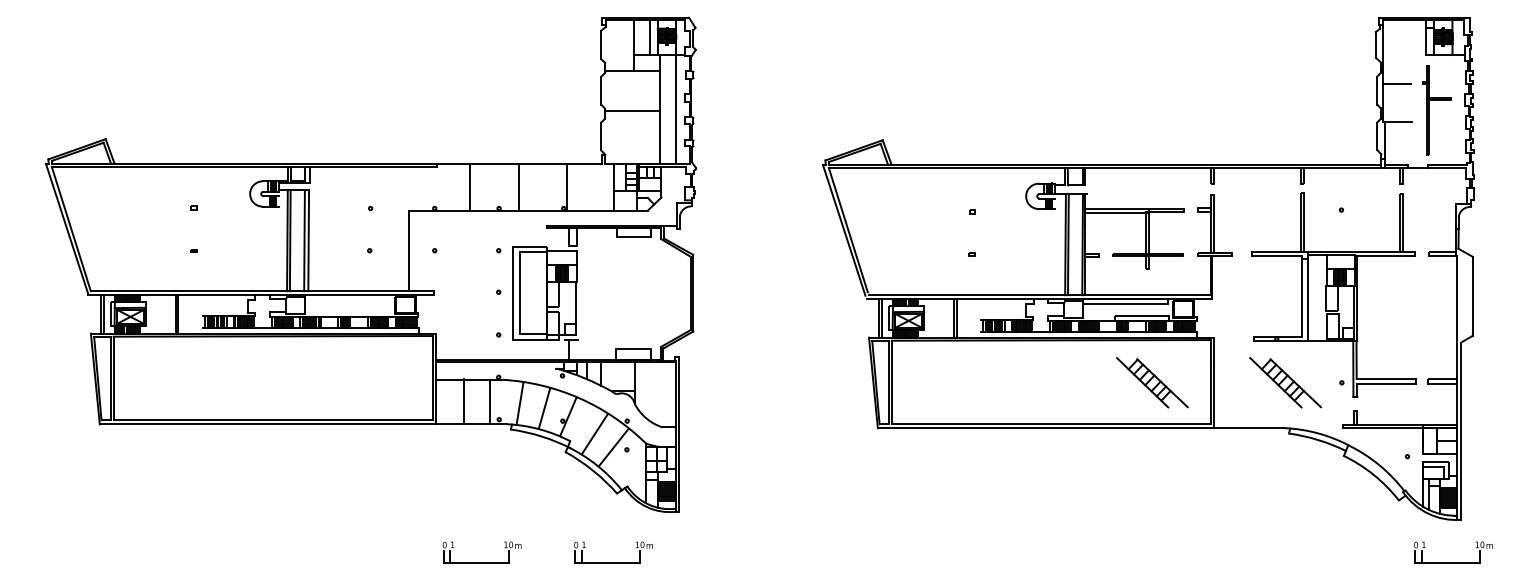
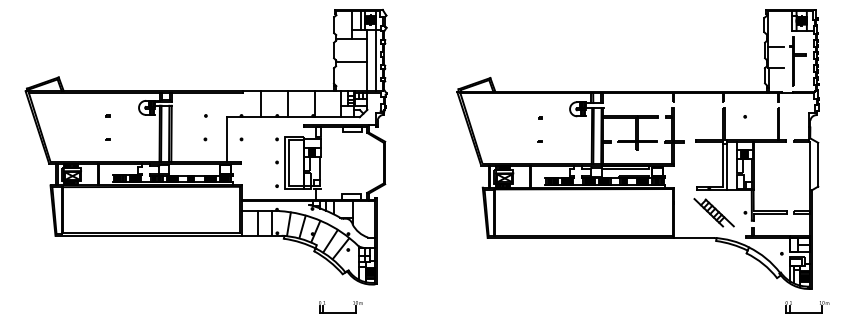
part: (1151, 382) -> (639, 212), removed
part: (481, 553) -> (267, 307), removed

